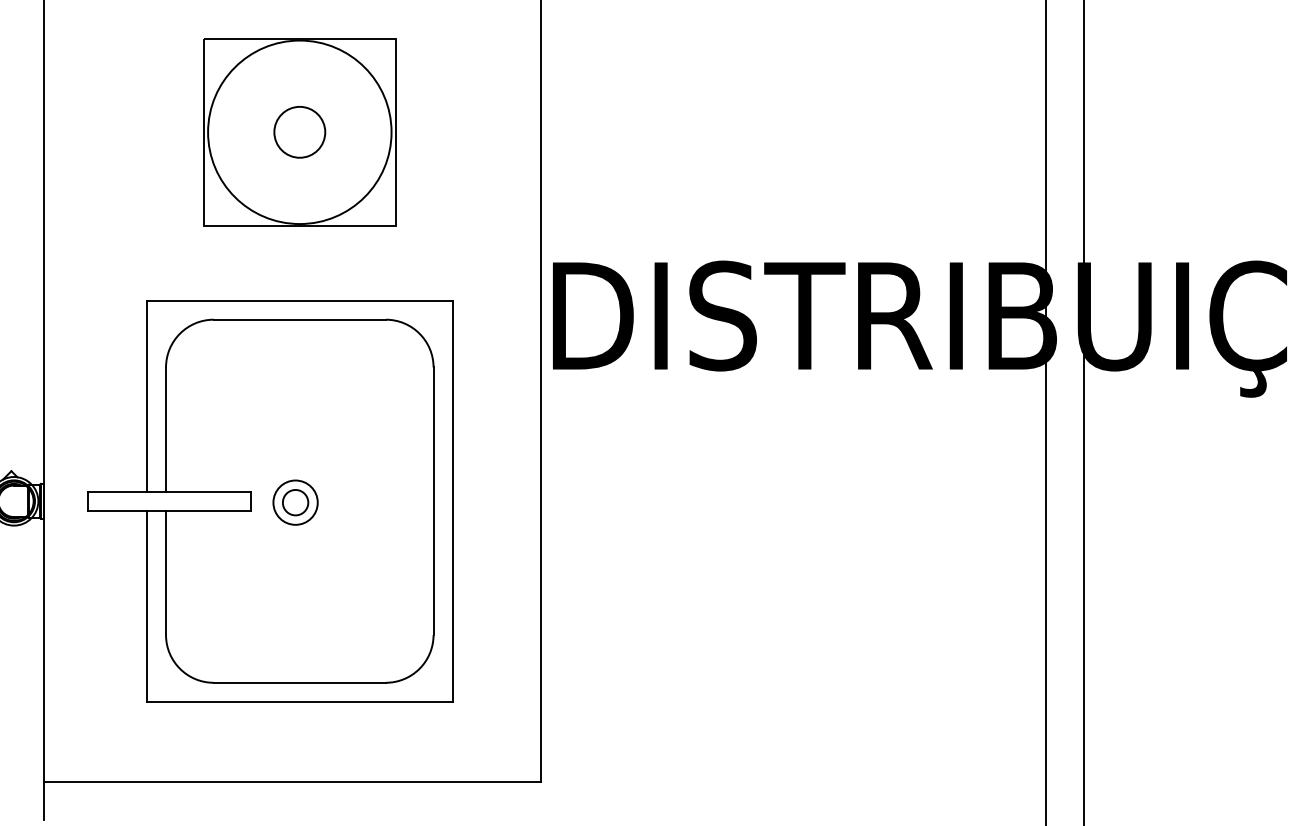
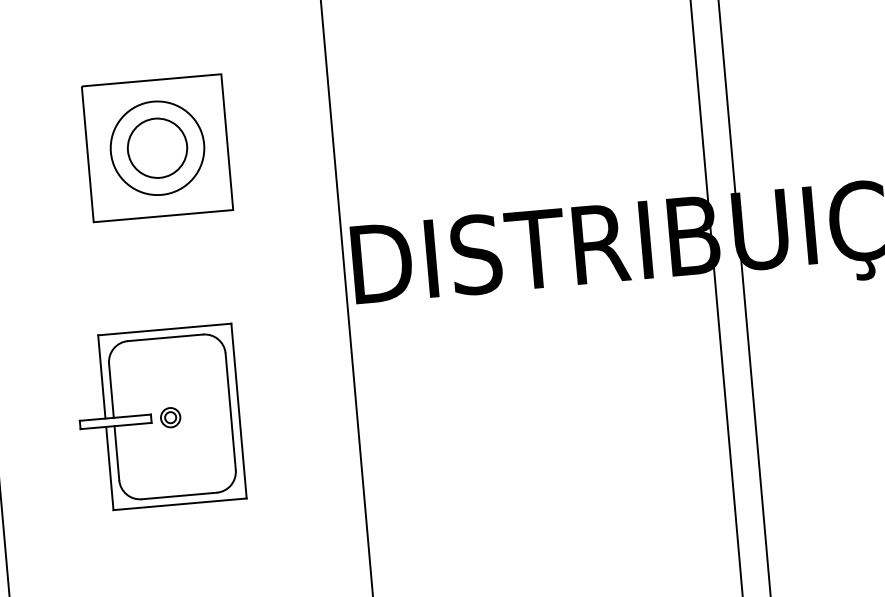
circle: (299, 131) -> (157, 147), size x1.6
circle: (299, 132) -> (157, 148), size x0.7
part: (270, 501) -> (159, 418), size x0.6

